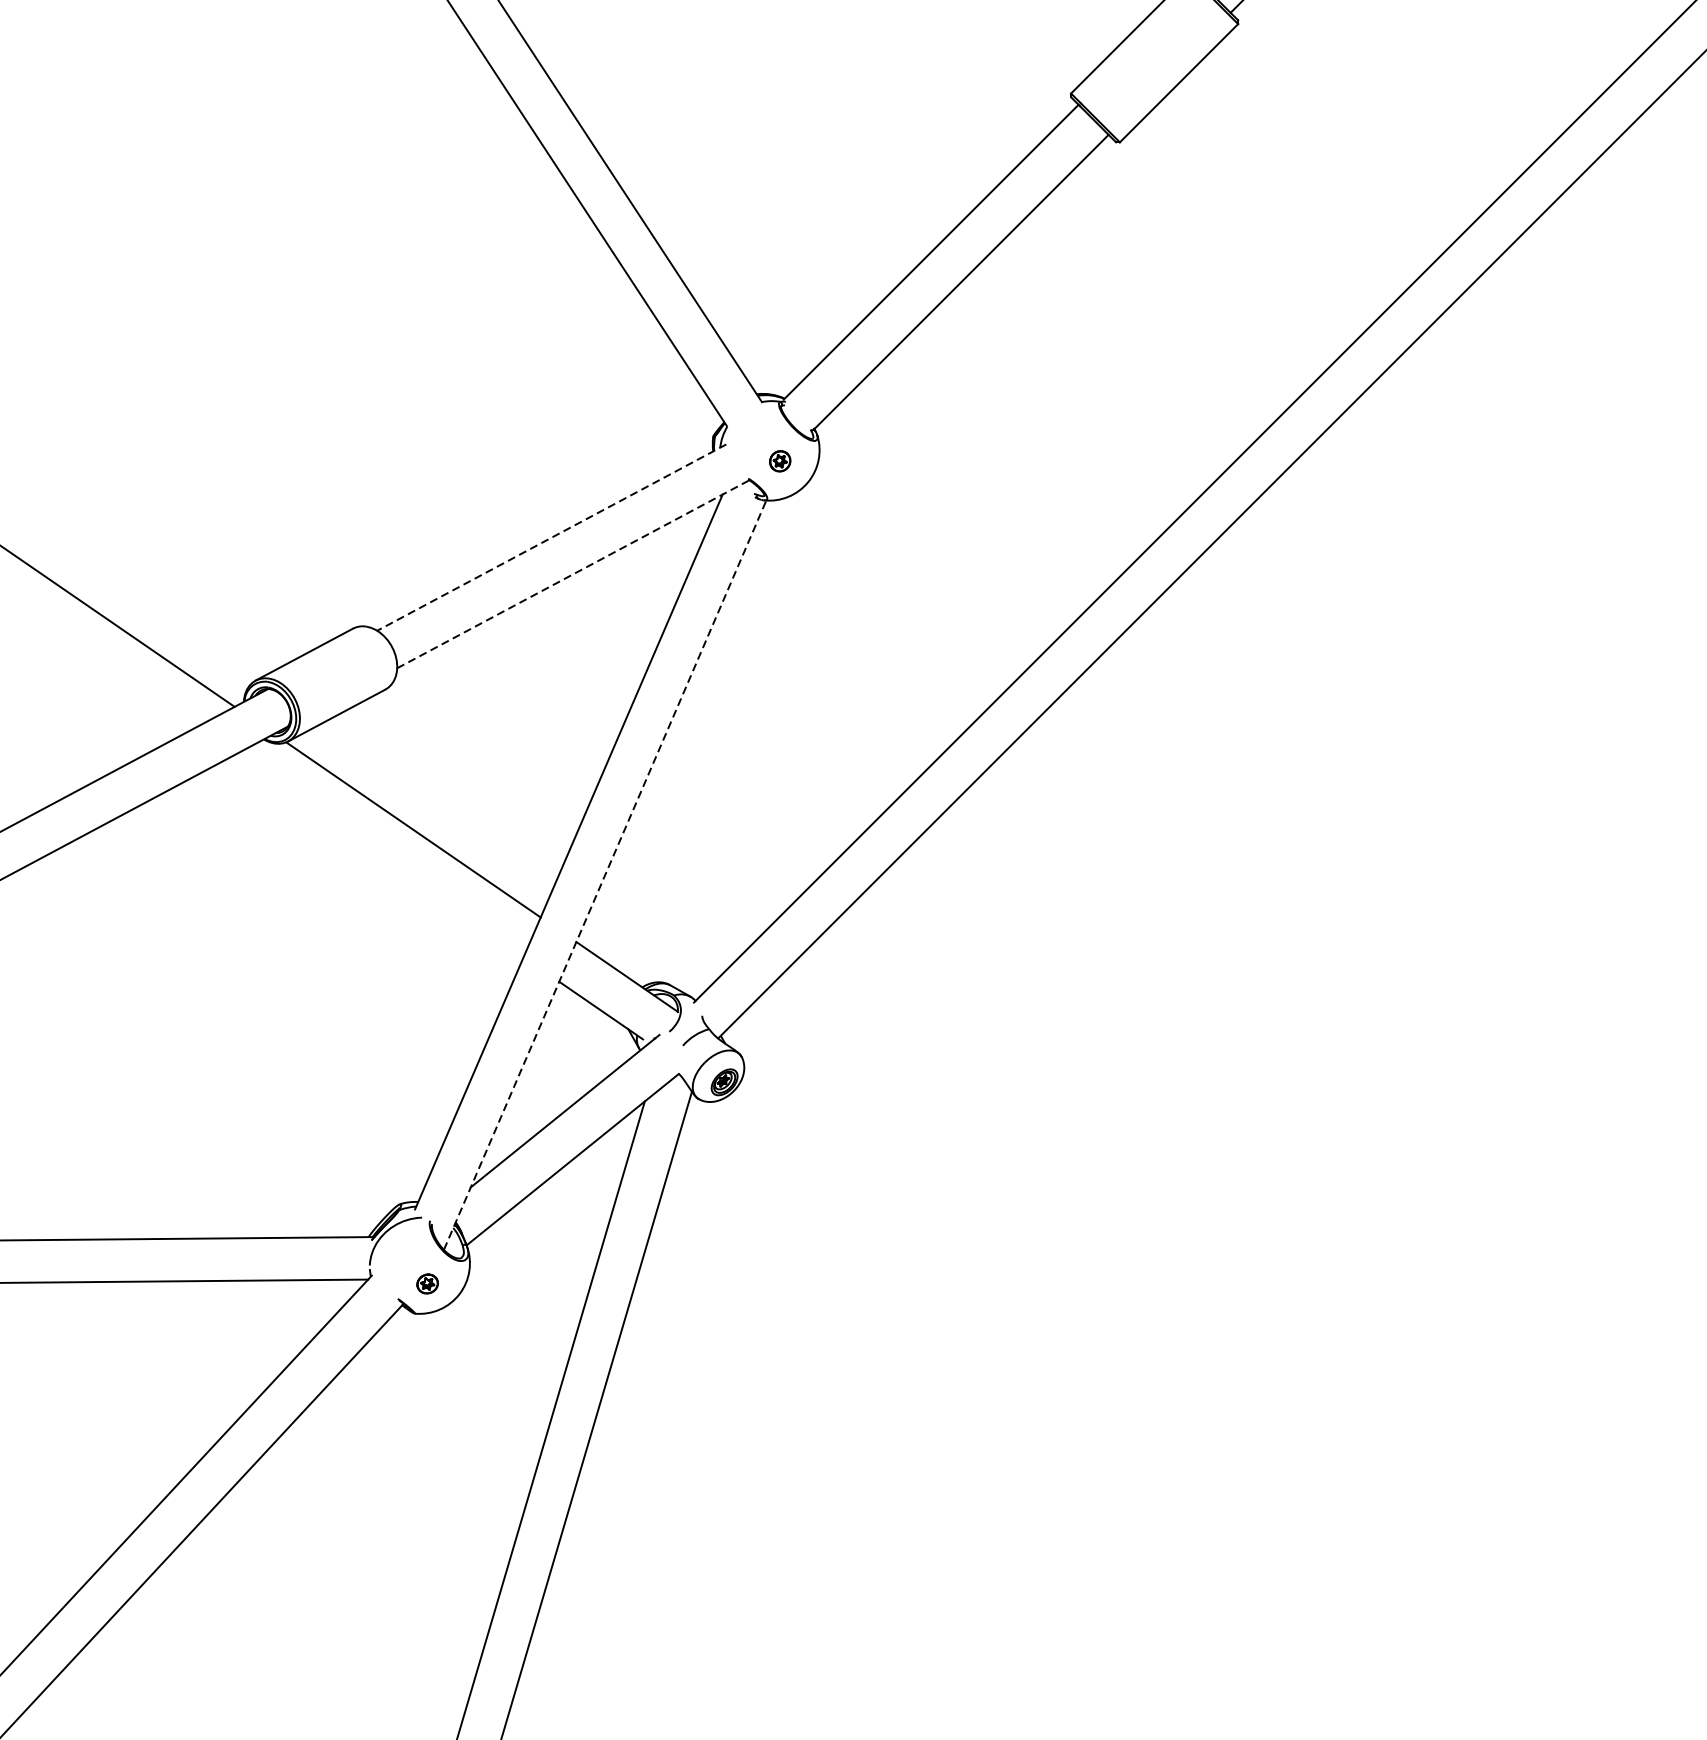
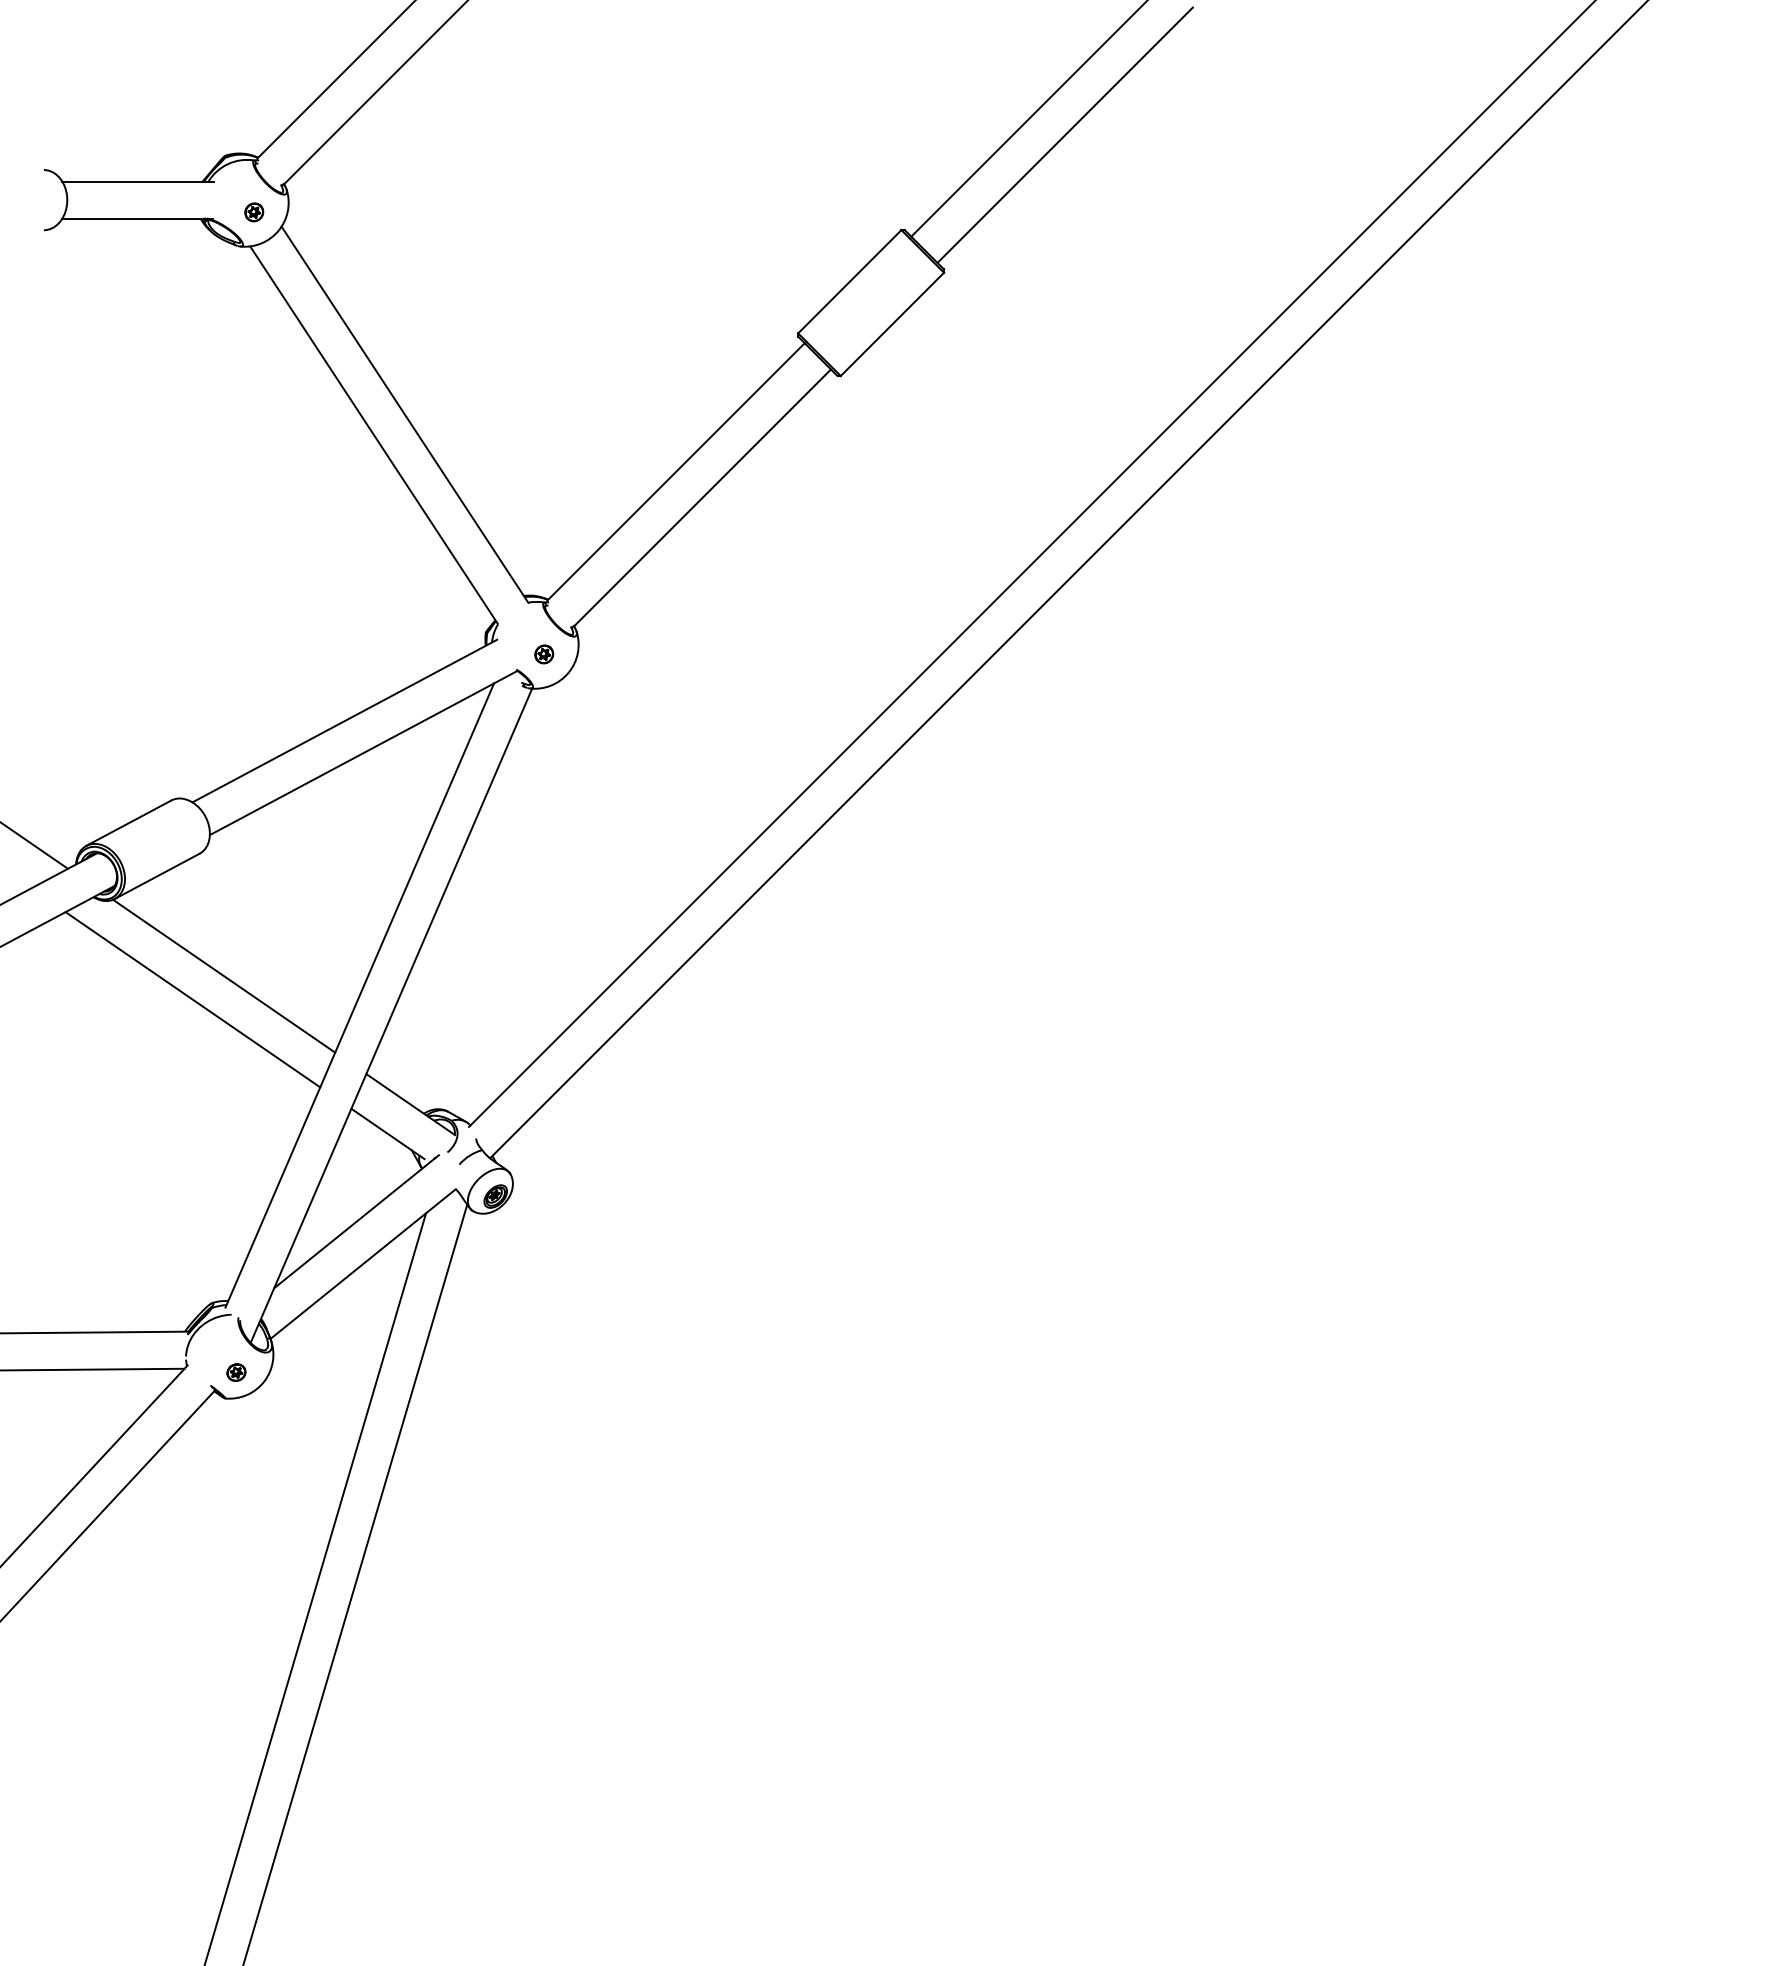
line: (551, 538) -> (344, 721), dashed -> solid
line: (574, 573) -> (364, 752), dashed -> solid
line: (377, 856) -> (192, 999), added
line: (605, 874) -> (391, 1015), dashed -> solid

